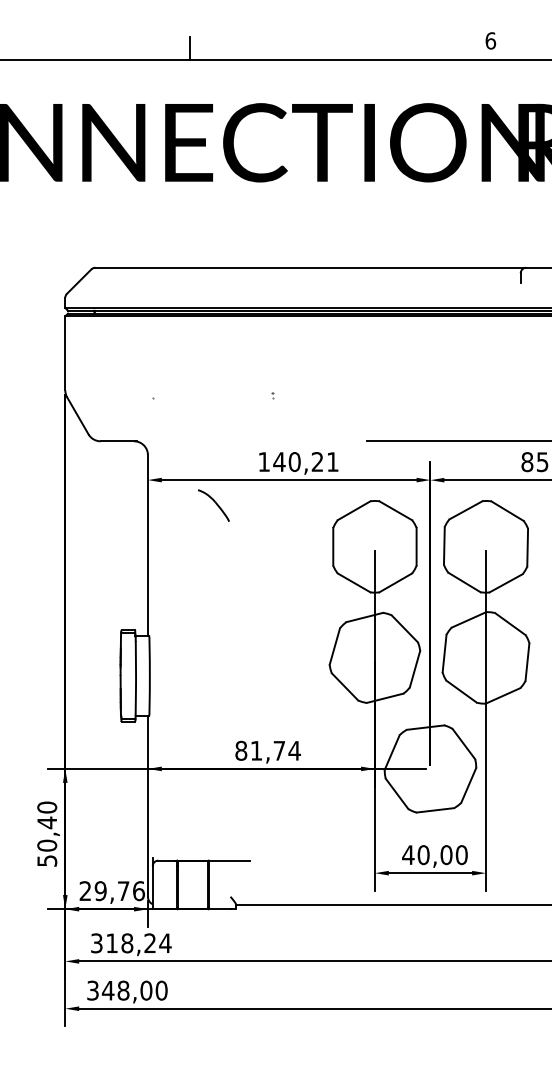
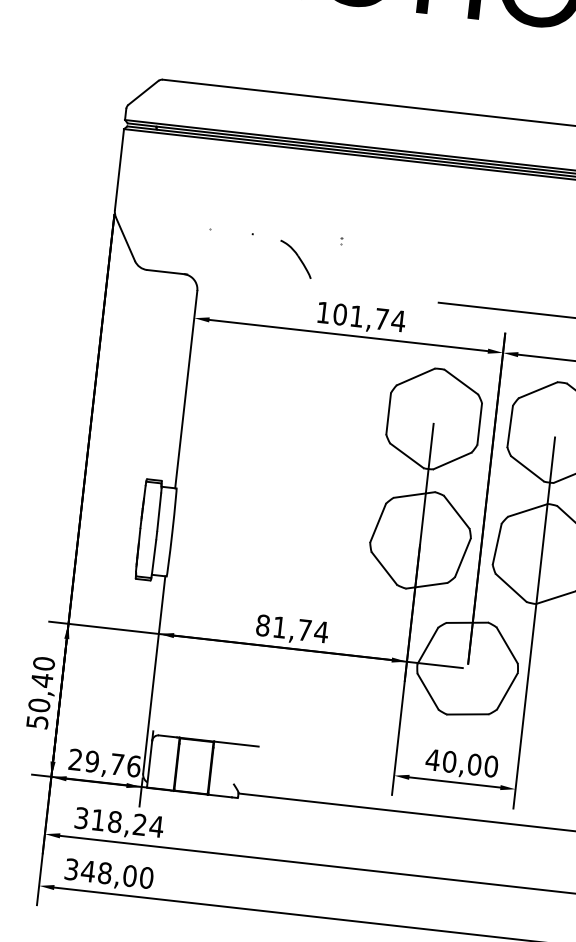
text: (306, 462) -> (369, 318), 140,21 -> 101,74
part: (213, 505) -> (295, 259), moved

